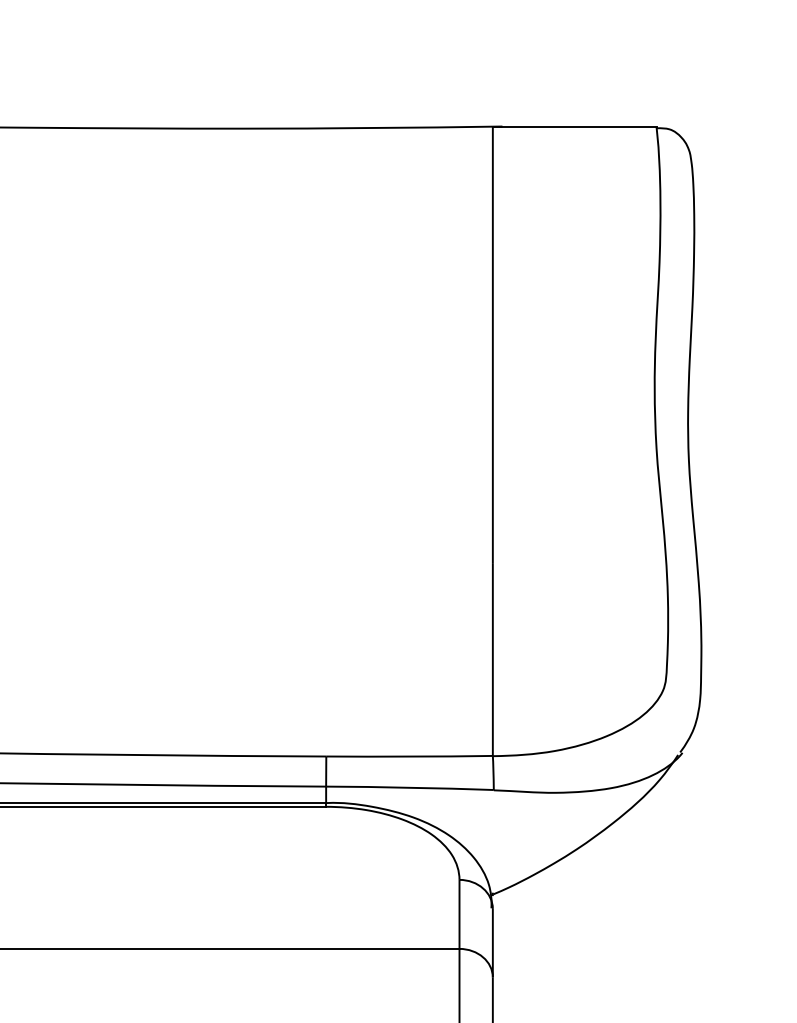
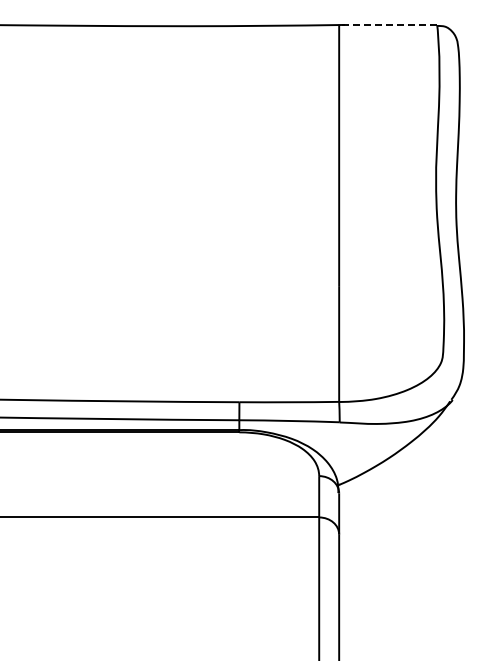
line: (573, 127) -> (387, 25), solid -> dashed

